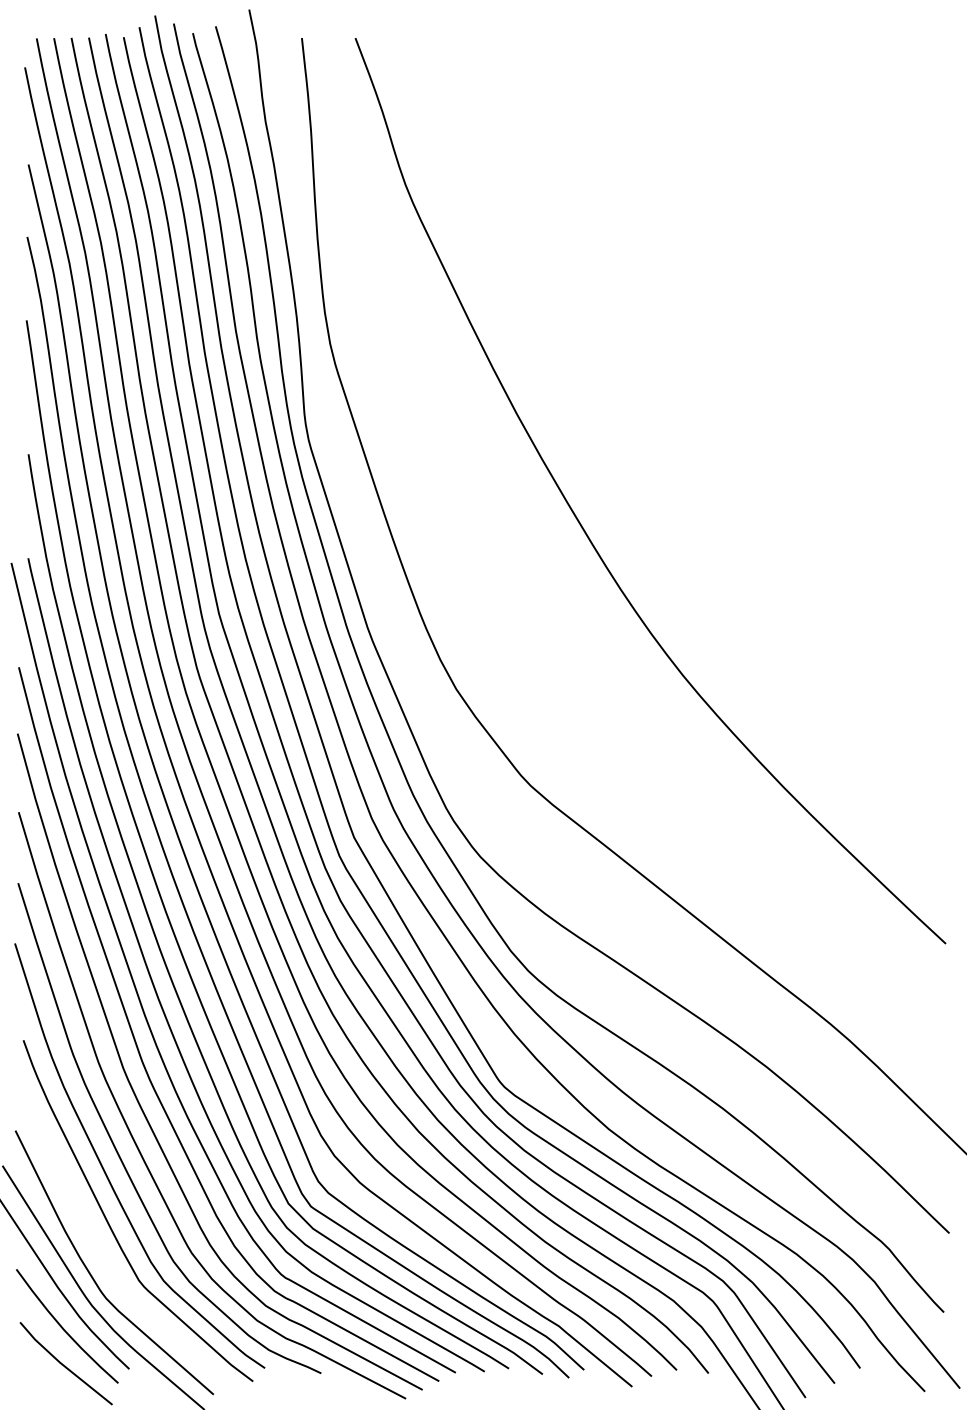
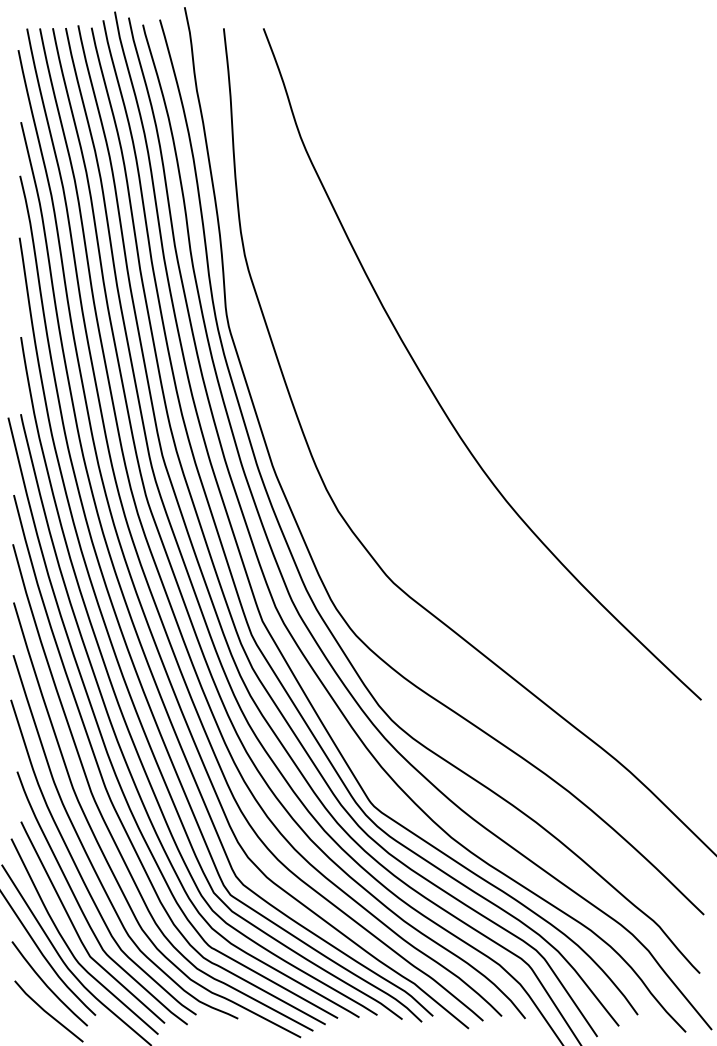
curve: (103, 1253) -> (76, 929), added

